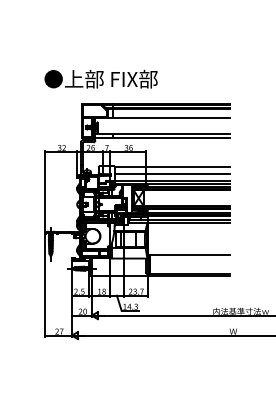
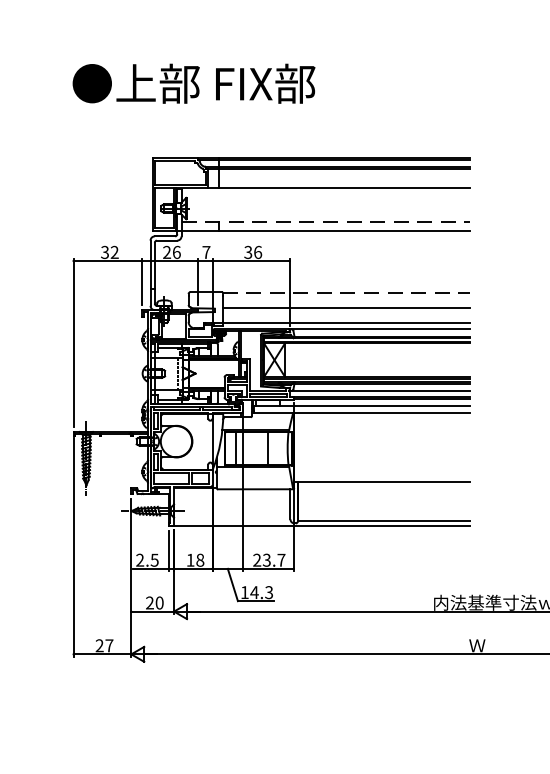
text: (100, 79) -> (192, 84), moved
line: (163, 133) -> (327, 221), solid -> dashed
line: (172, 166) -> (346, 292), solid -> dashed

